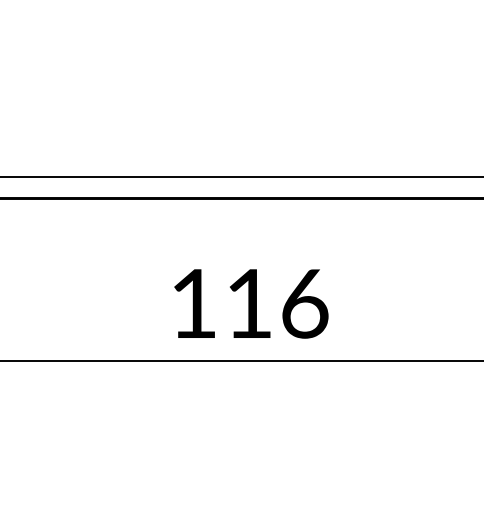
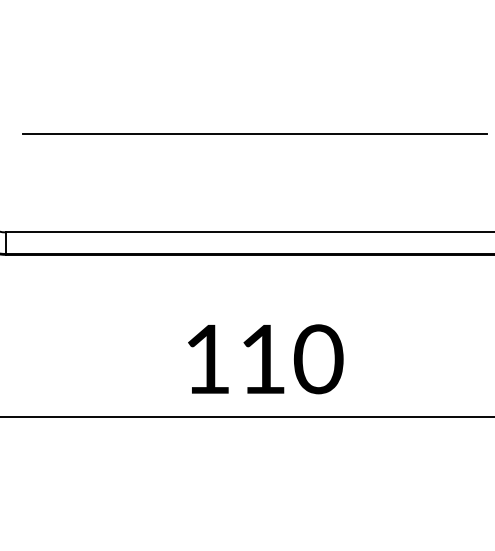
line: (240, 78) -> (254, 134), added
text: (304, 303) -> (318, 359), 116 -> 110

